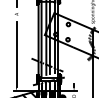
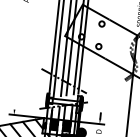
line: (16, 54) -> (19, 60), removed

